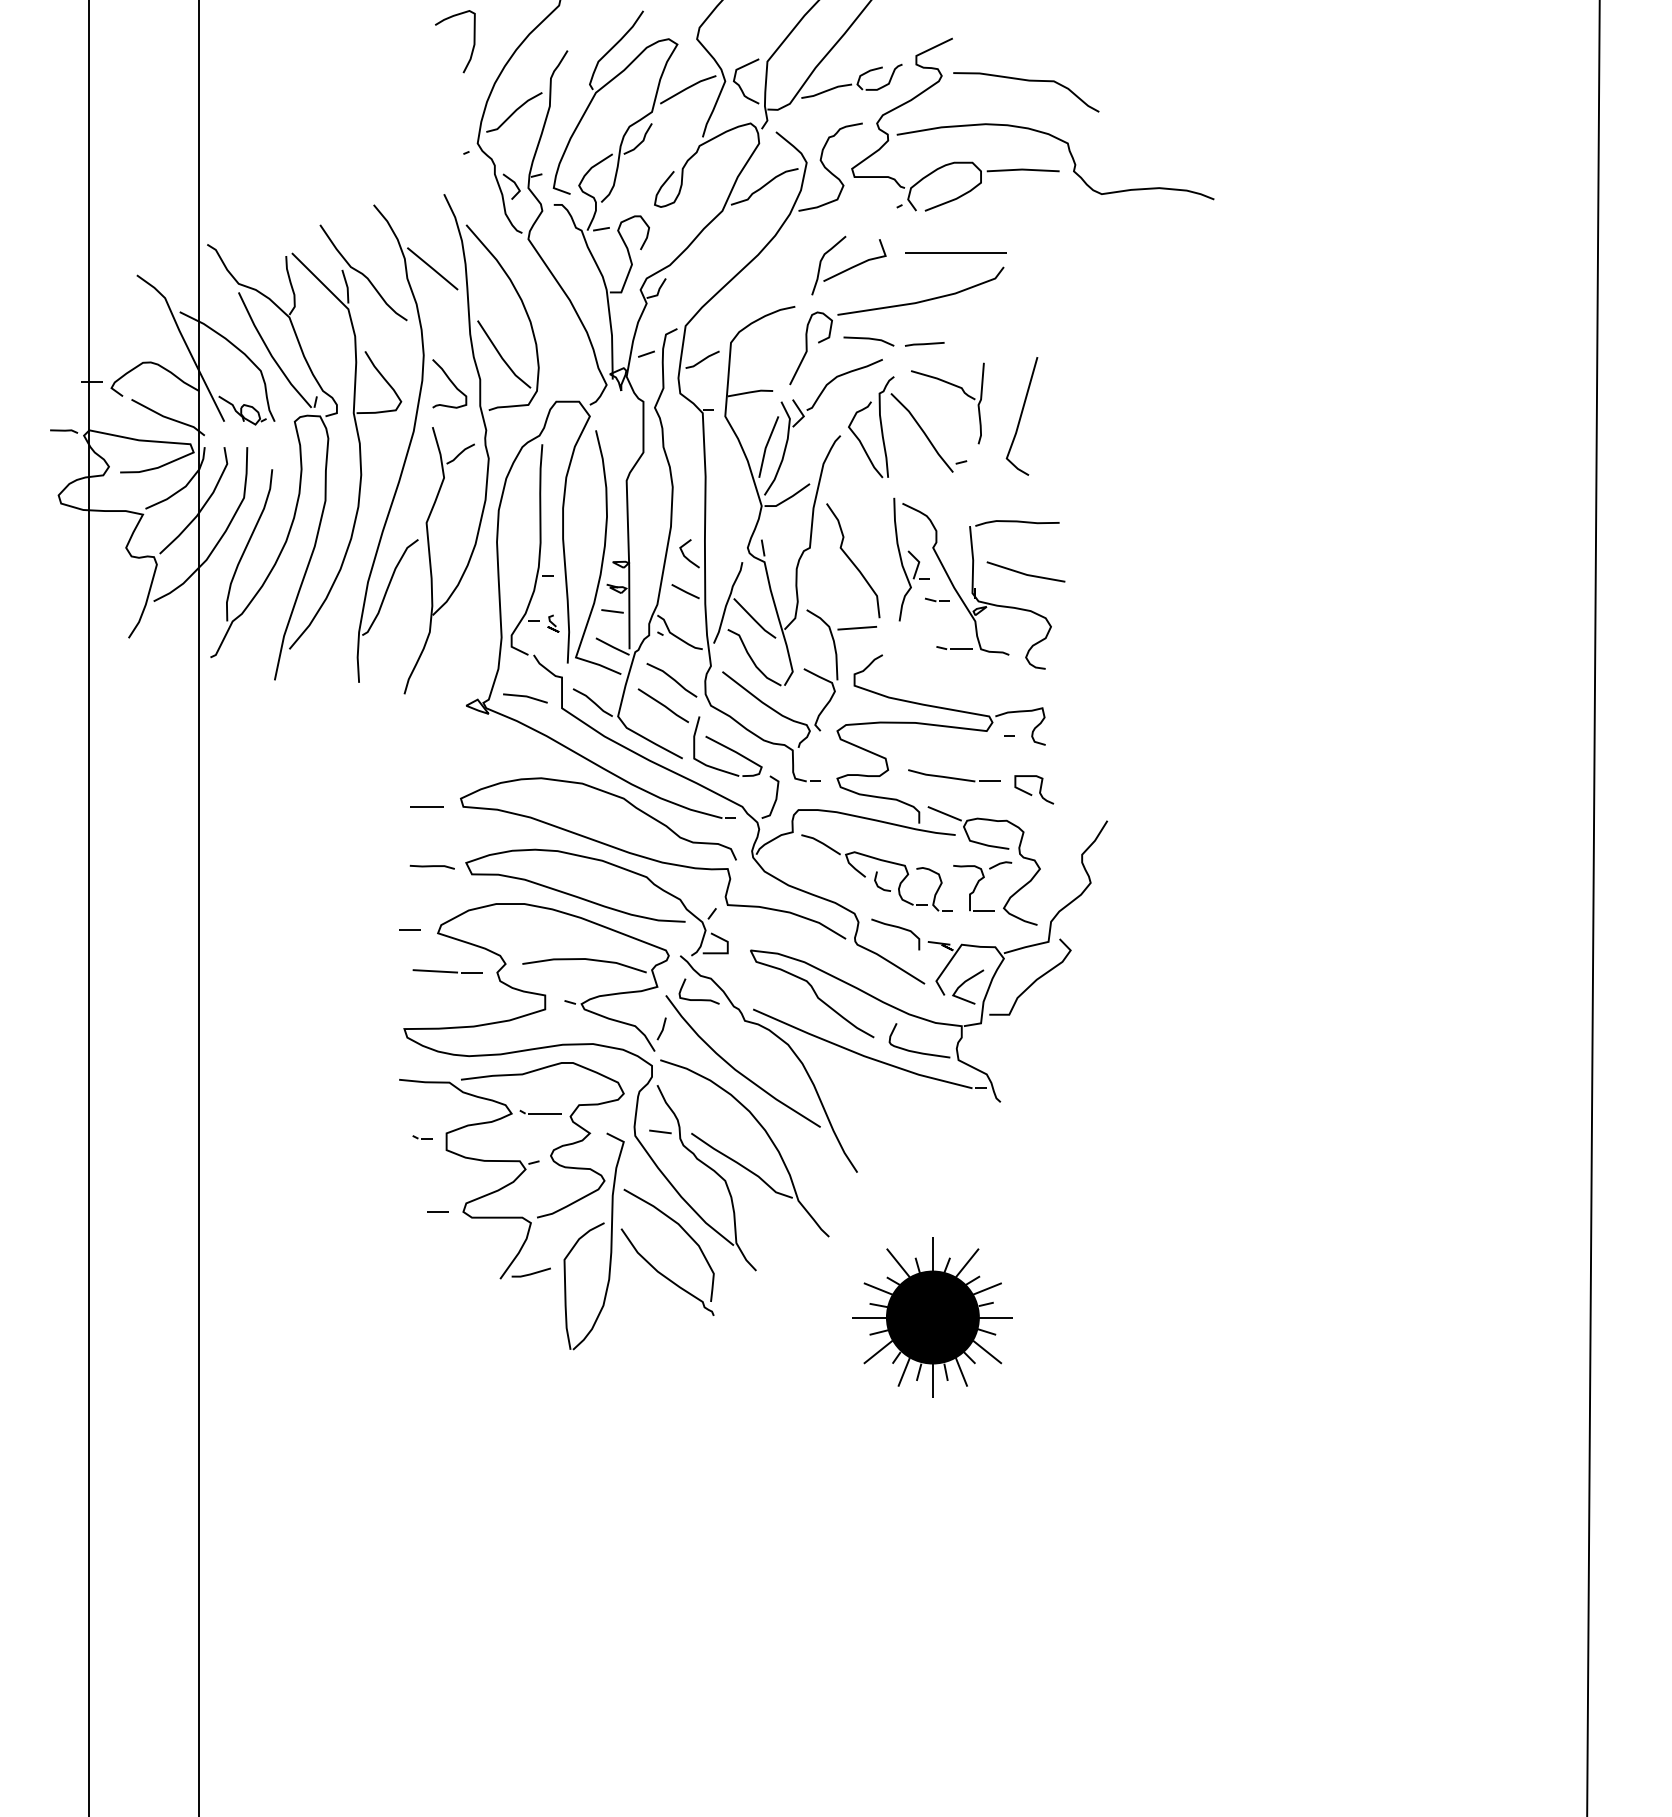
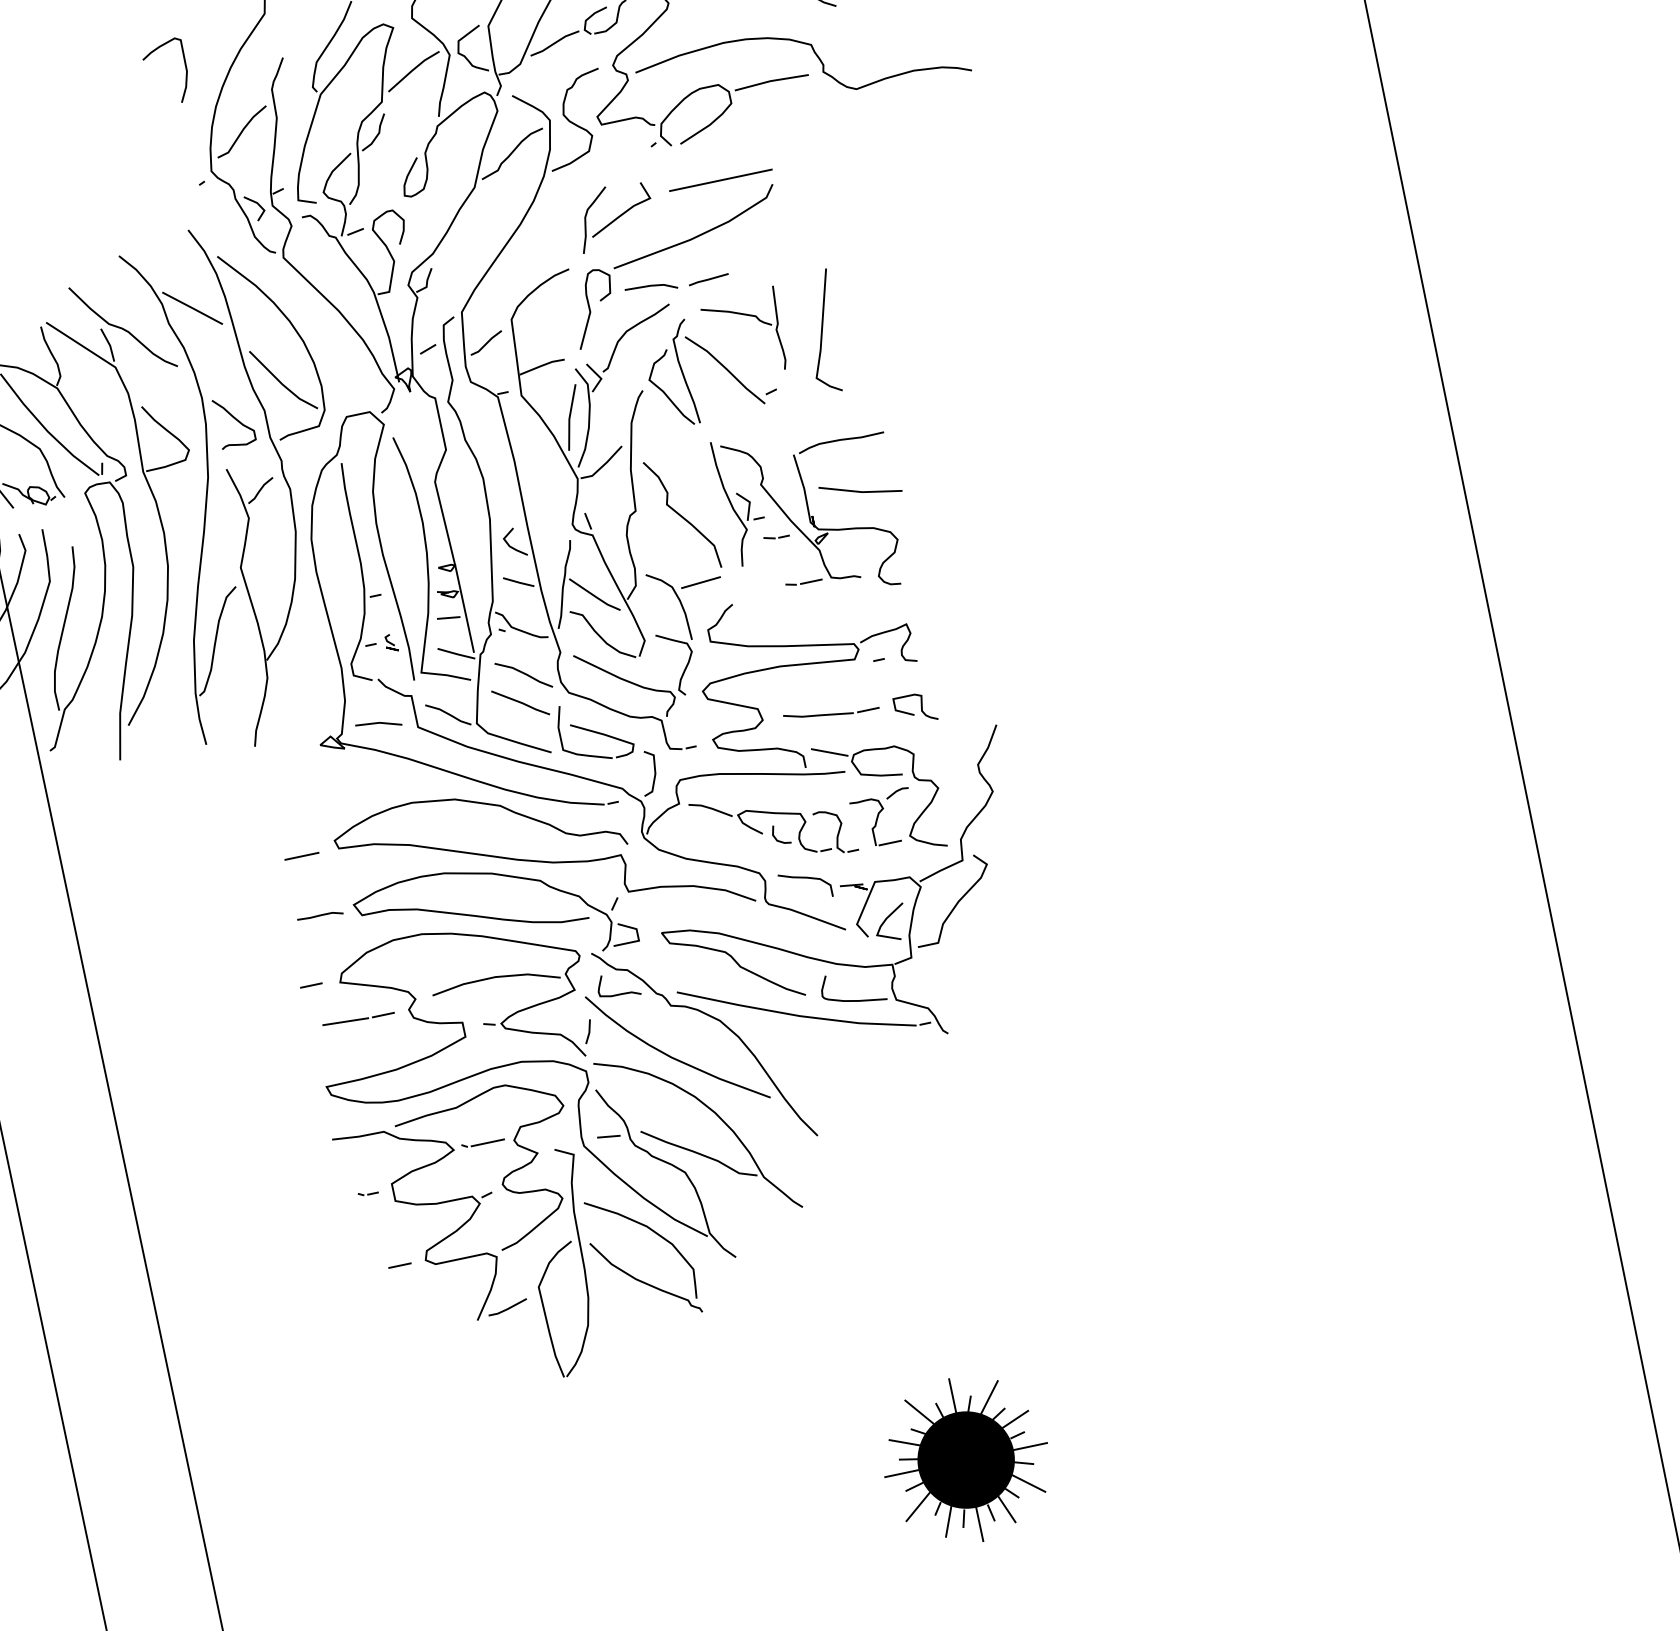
part: (932, 1317) -> (965, 1460), moved

